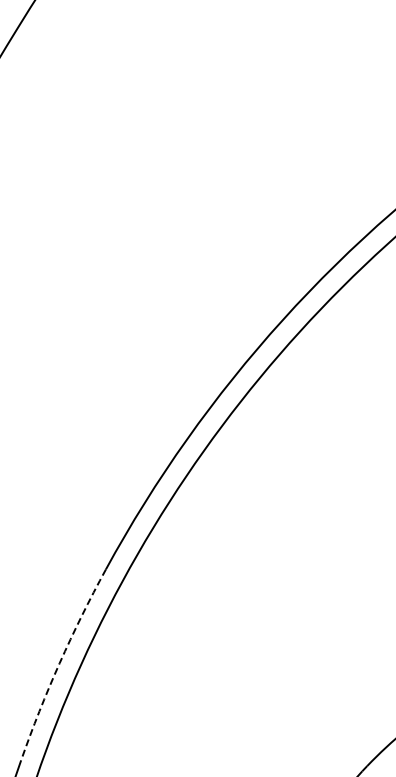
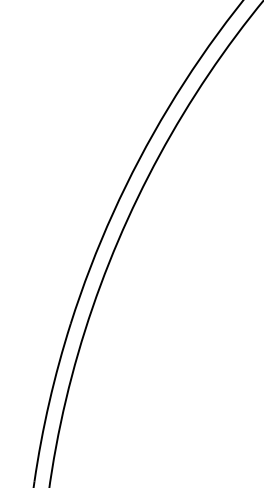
arc: (59, 663) -> (49, 402), dashed -> solid

